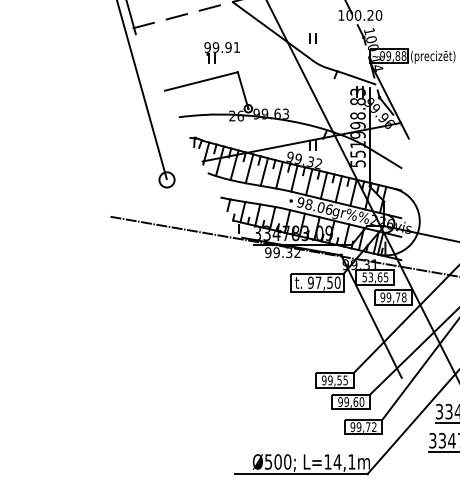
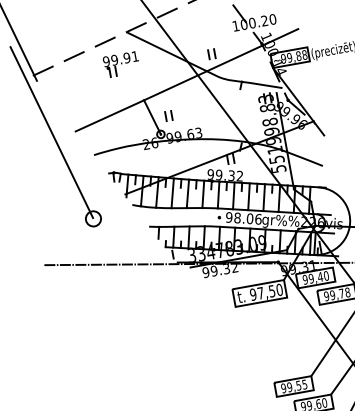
line: (319, 50) -> (220, 64), added
part: (221, 52) -> (120, 64), moved
part: (259, 91) -> (168, 115), added
text: (375, 277) -> (315, 278), 53,65 -> 99,40

